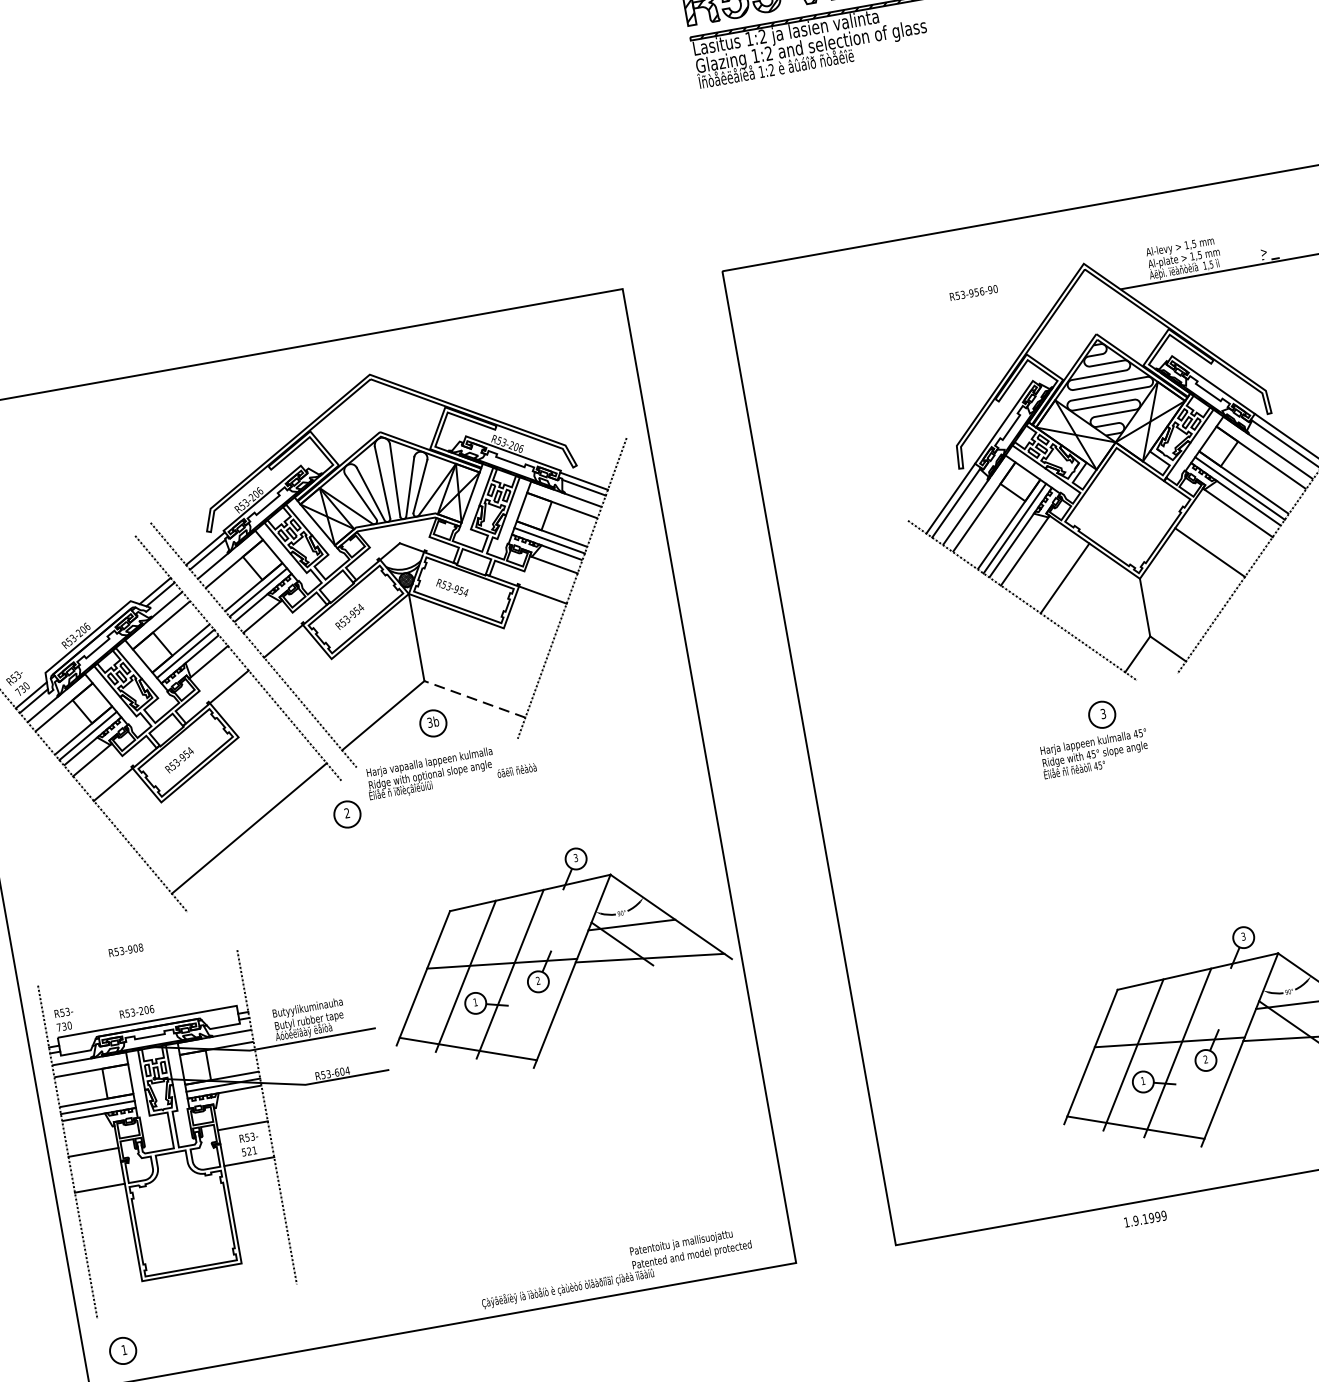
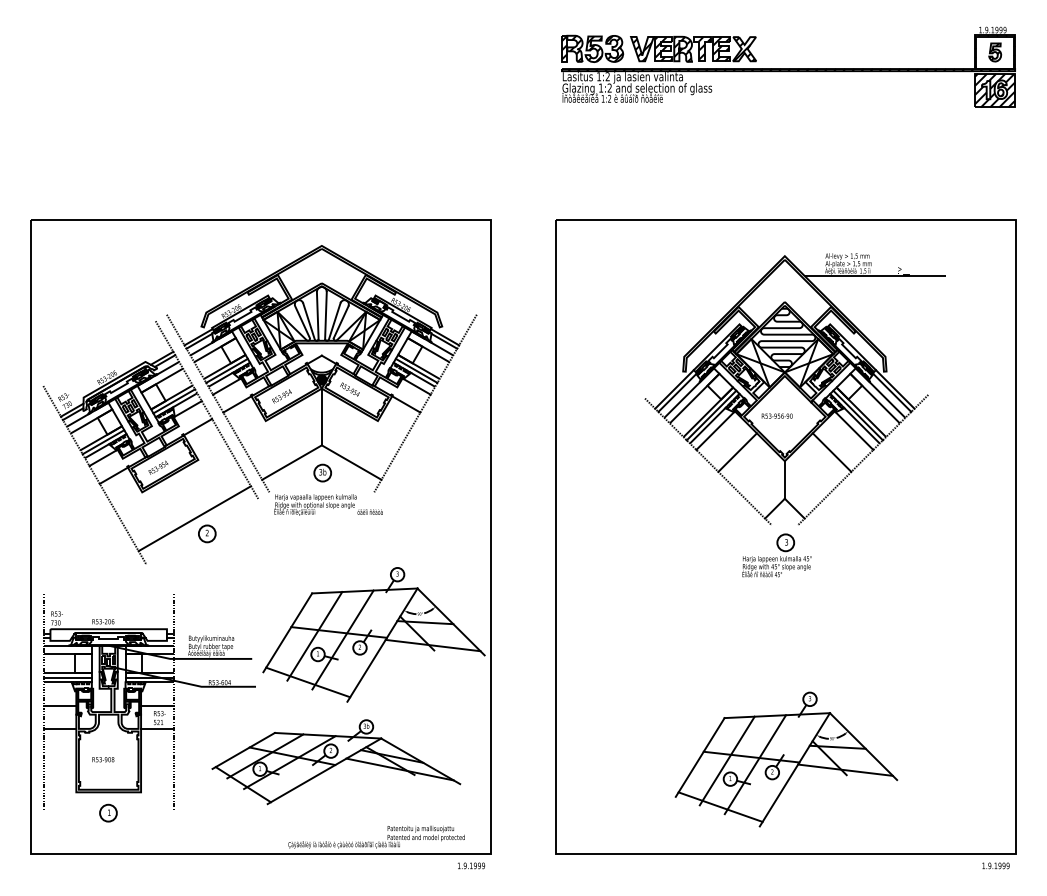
text: (972, 292) -> (776, 415), moved
line: (474, 699) -> (351, 462), dashed -> solid
part: (1091, 736) -> (776, 555), moved
part: (347, 813) -> (207, 533), moved
text: (126, 949) -> (103, 759), moved
part: (533, 1164) -> (336, 762), added
text: (1145, 1218) -> (471, 865), moved
part: (123, 1349) -> (108, 812), moved

